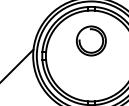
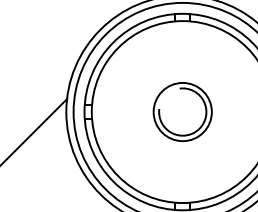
part: (91, 40) -> (183, 111), moved

